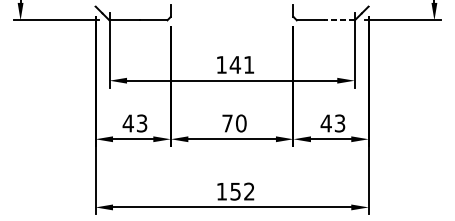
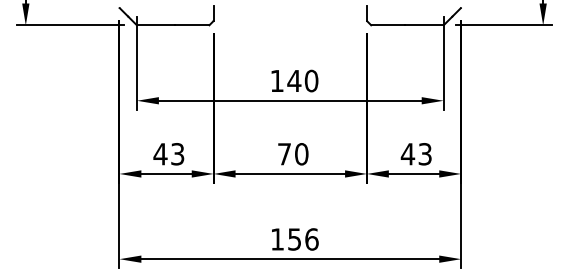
line: (339, 20) -> (424, 25), dashed -> solid
text: (249, 64) -> (311, 80), 141 -> 140
text: (249, 191) -> (311, 239), 152 -> 156

